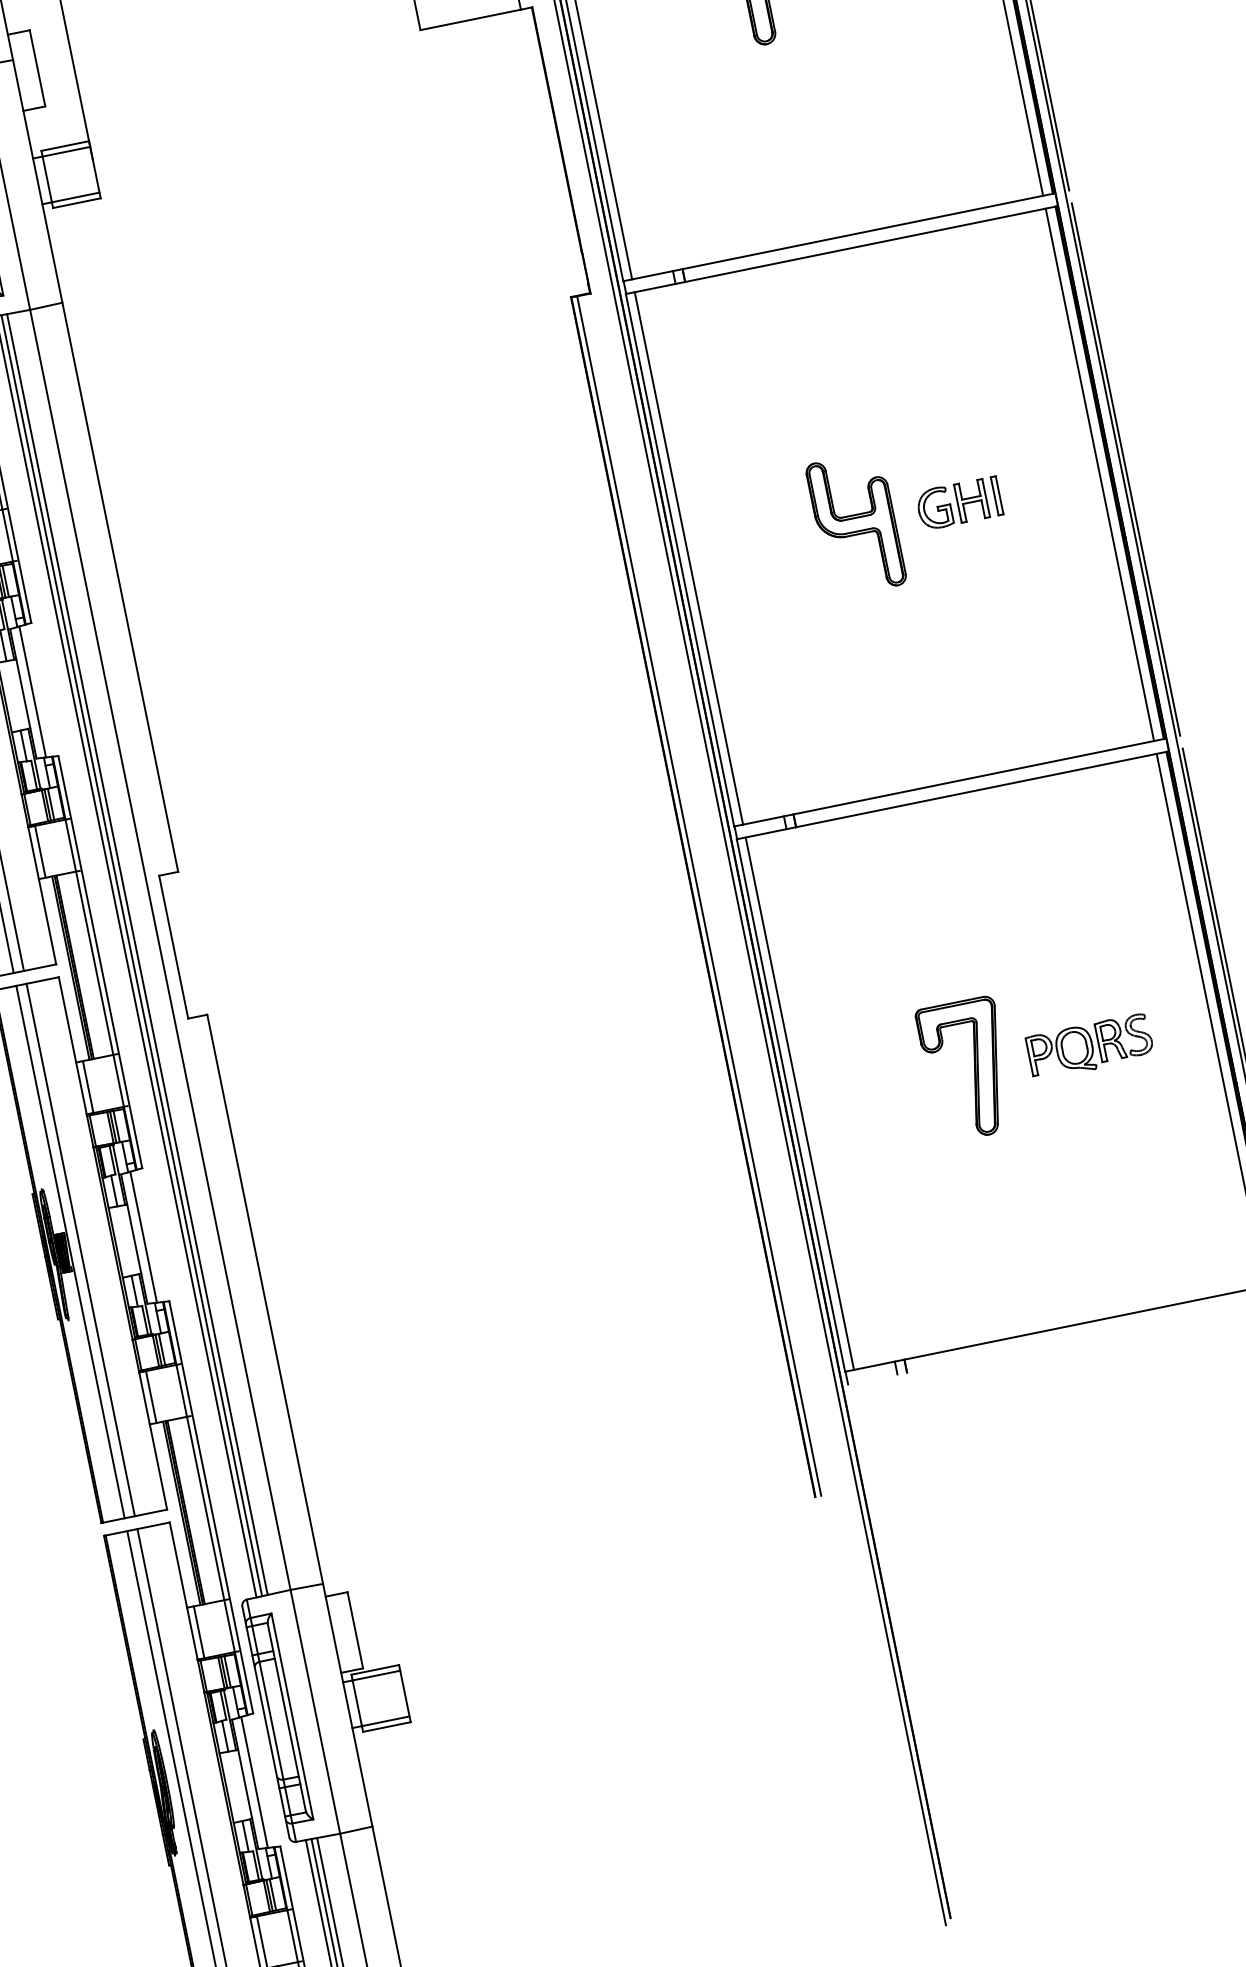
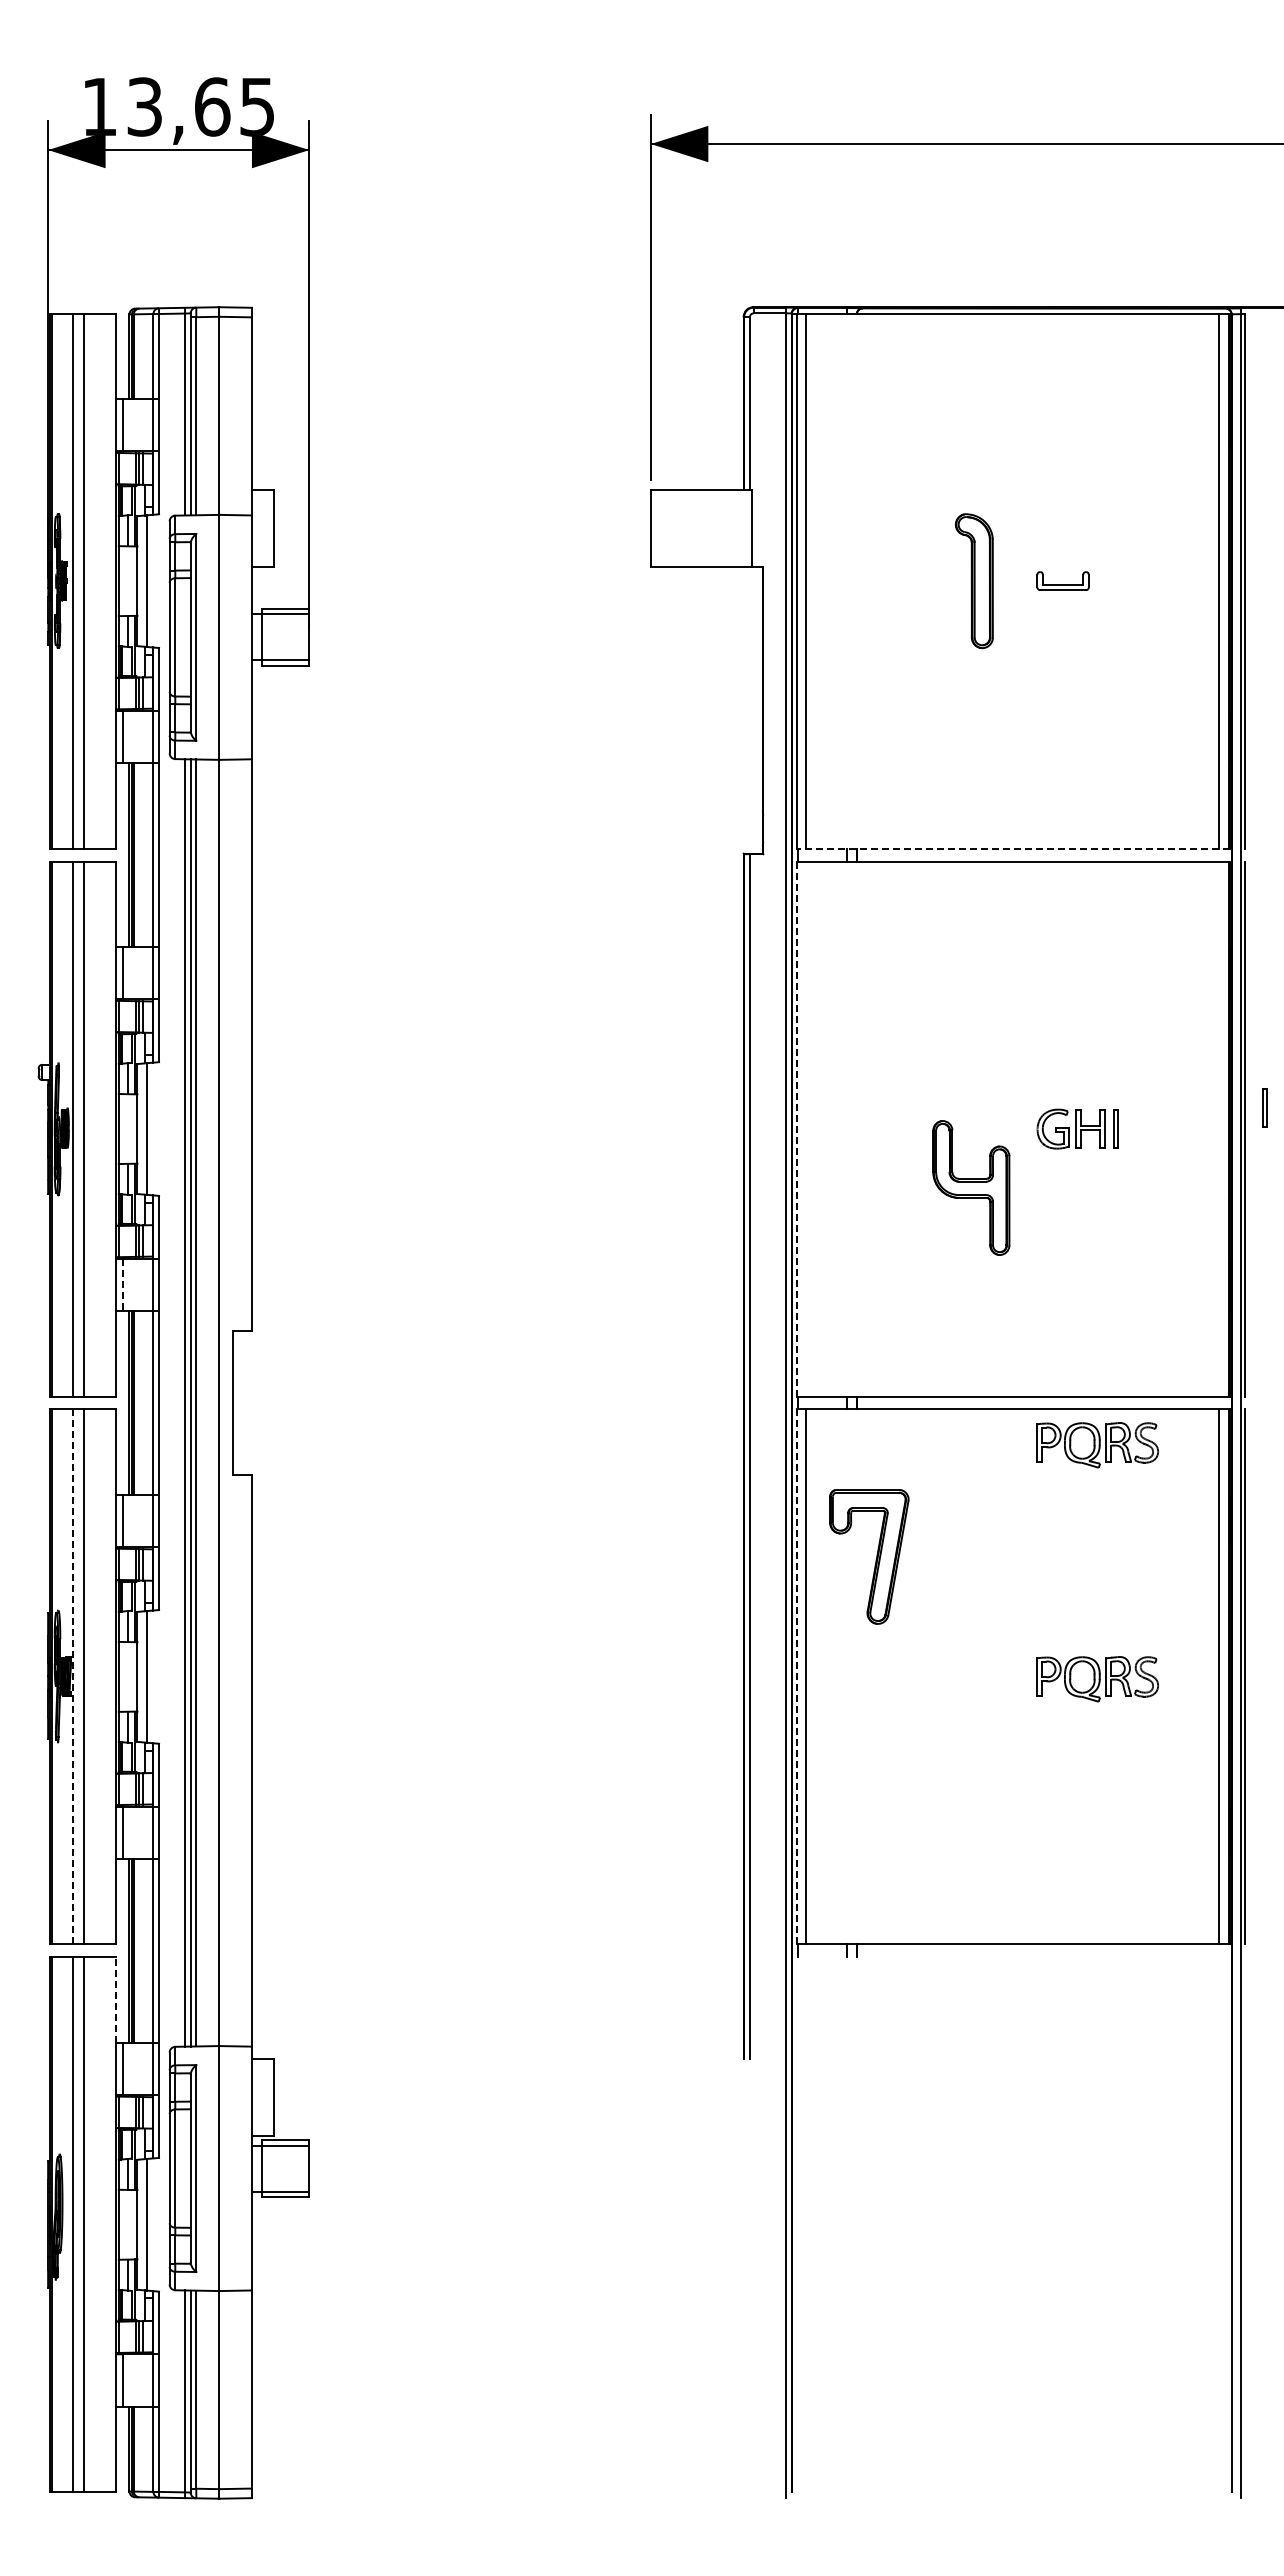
line: (838, 237) -> (1013, 848), solid -> dashed
part: (1140, 444) -> (1264, 1107), added
line: (1100, 474) -> (1219, 1128), removed
part: (856, 523) -> (971, 1187), moved
line: (689, 557) -> (806, 1128), removed
line: (680, 560) -> (797, 1129), solid -> dashed
part: (1042, 814) -> (1097, 1445), added
line: (40, 852) -> (122, 1285), solid -> dashed
part: (973, 1071) -> (875, 1559), moved
line: (791, 1106) -> (797, 1677), solid -> dashed
line: (70, 1251) -> (73, 1676), solid -> dashed
line: (178, 1565) -> (116, 2000), solid -> dashed

